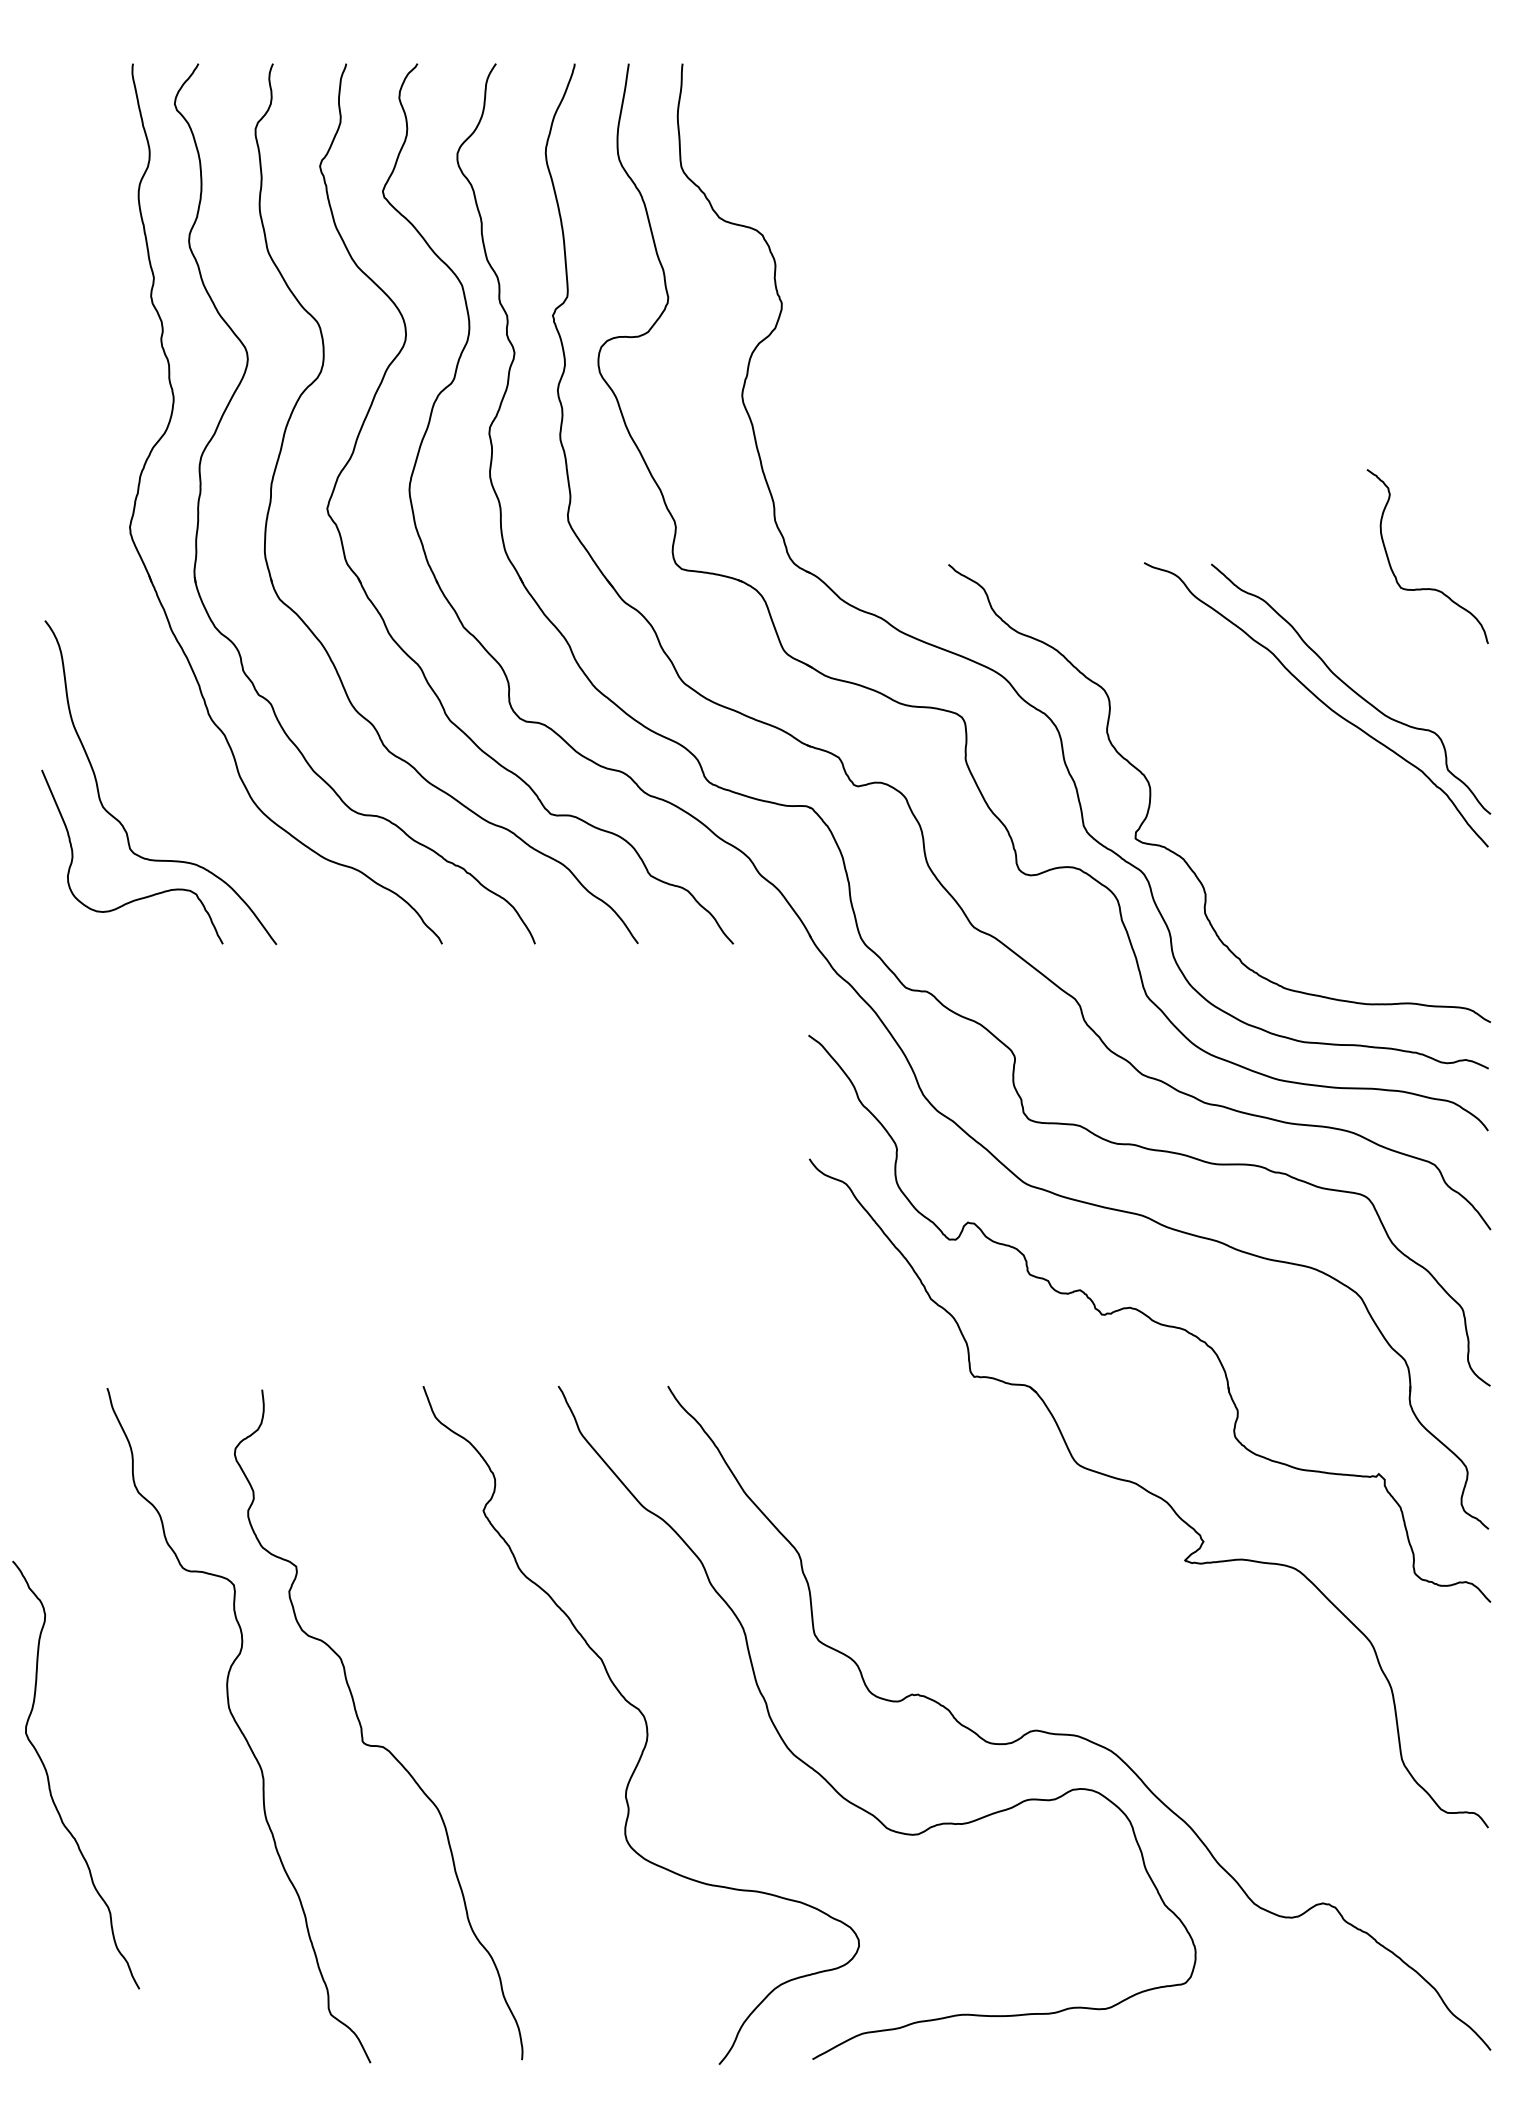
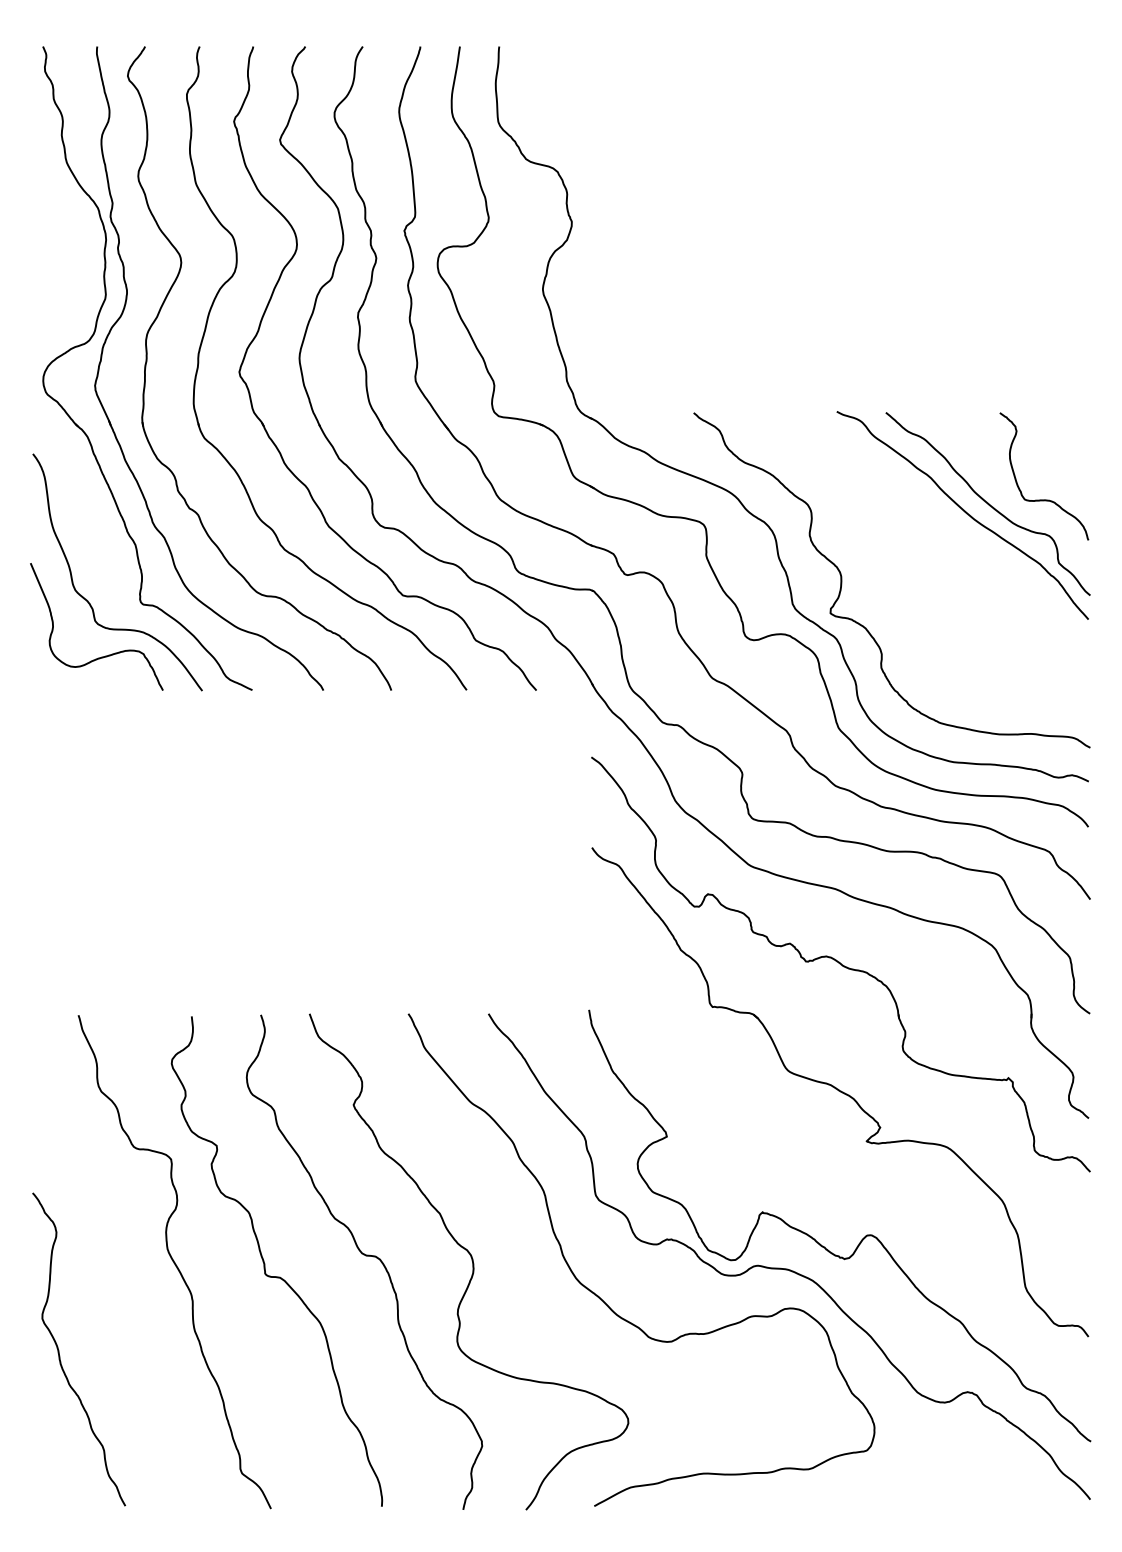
part: (128, 458) -> (94, 335), added
curve: (1427, 588) -> (1044, 499), moved
curve: (1127, 1704) -> (824, 1246), added
curve: (500, 1717) -> (366, 1256), added
curve: (49, 1779) -> (59, 1352), moved

